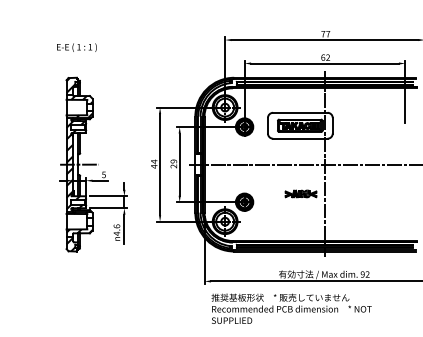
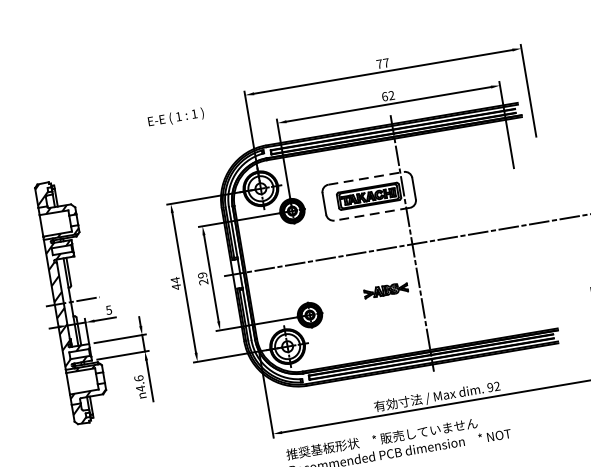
text: (76, 47) -> (175, 117), moved
line: (300, 112) -> (366, 177), solid -> dashed
line: (299, 138) -> (371, 214), solid -> dashed

